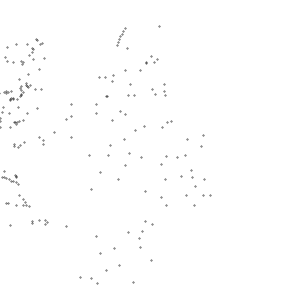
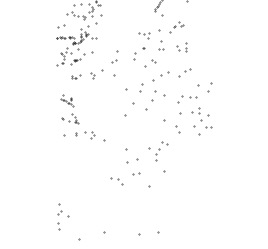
part: (166, 123) -> (184, 72), size x1.67
part: (40, 222) -> (85, 135), size x1.67
part: (114, 267) -> (136, 173), size x0.62

